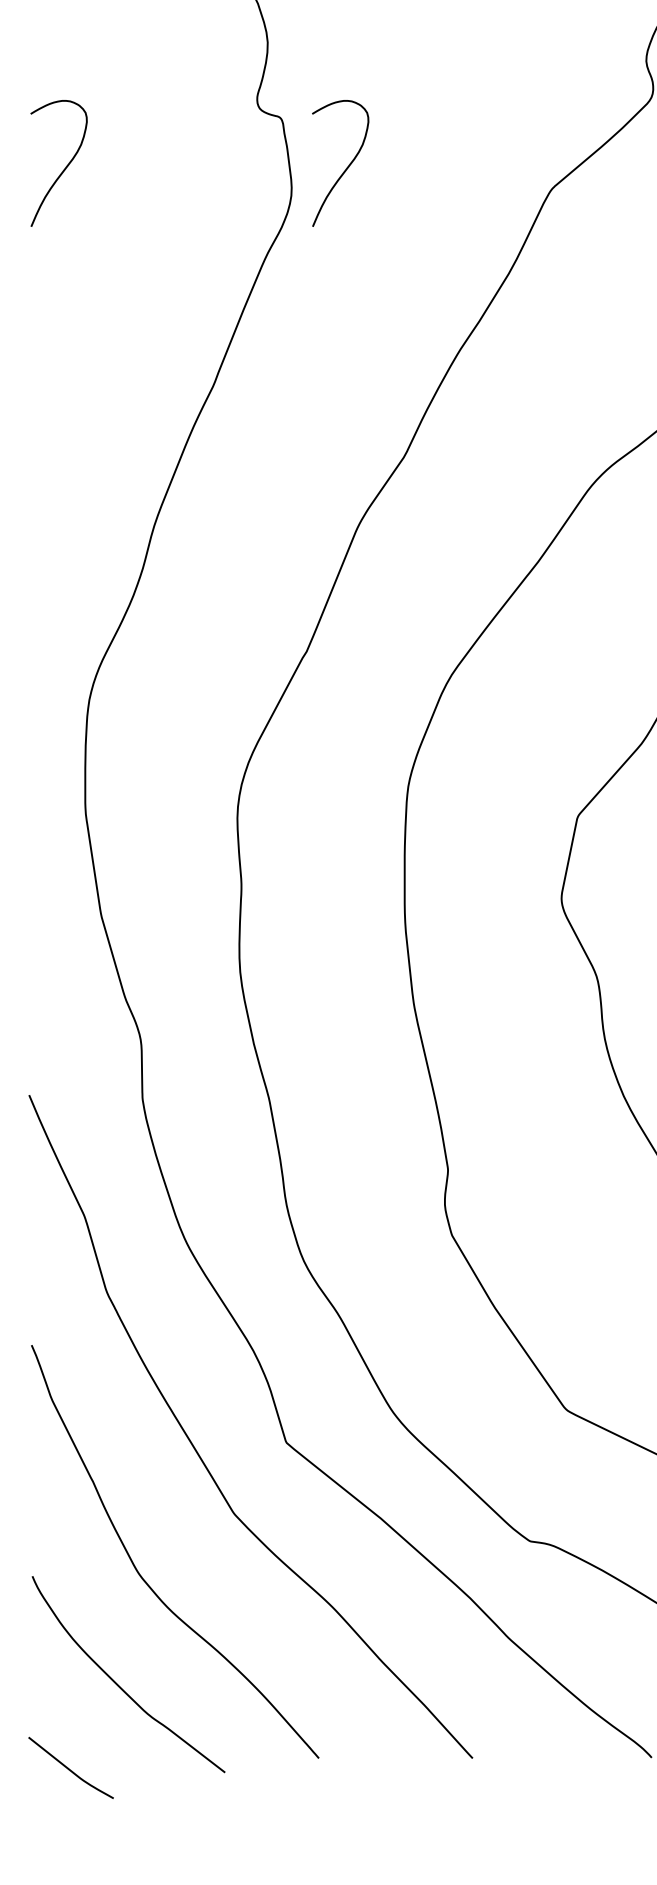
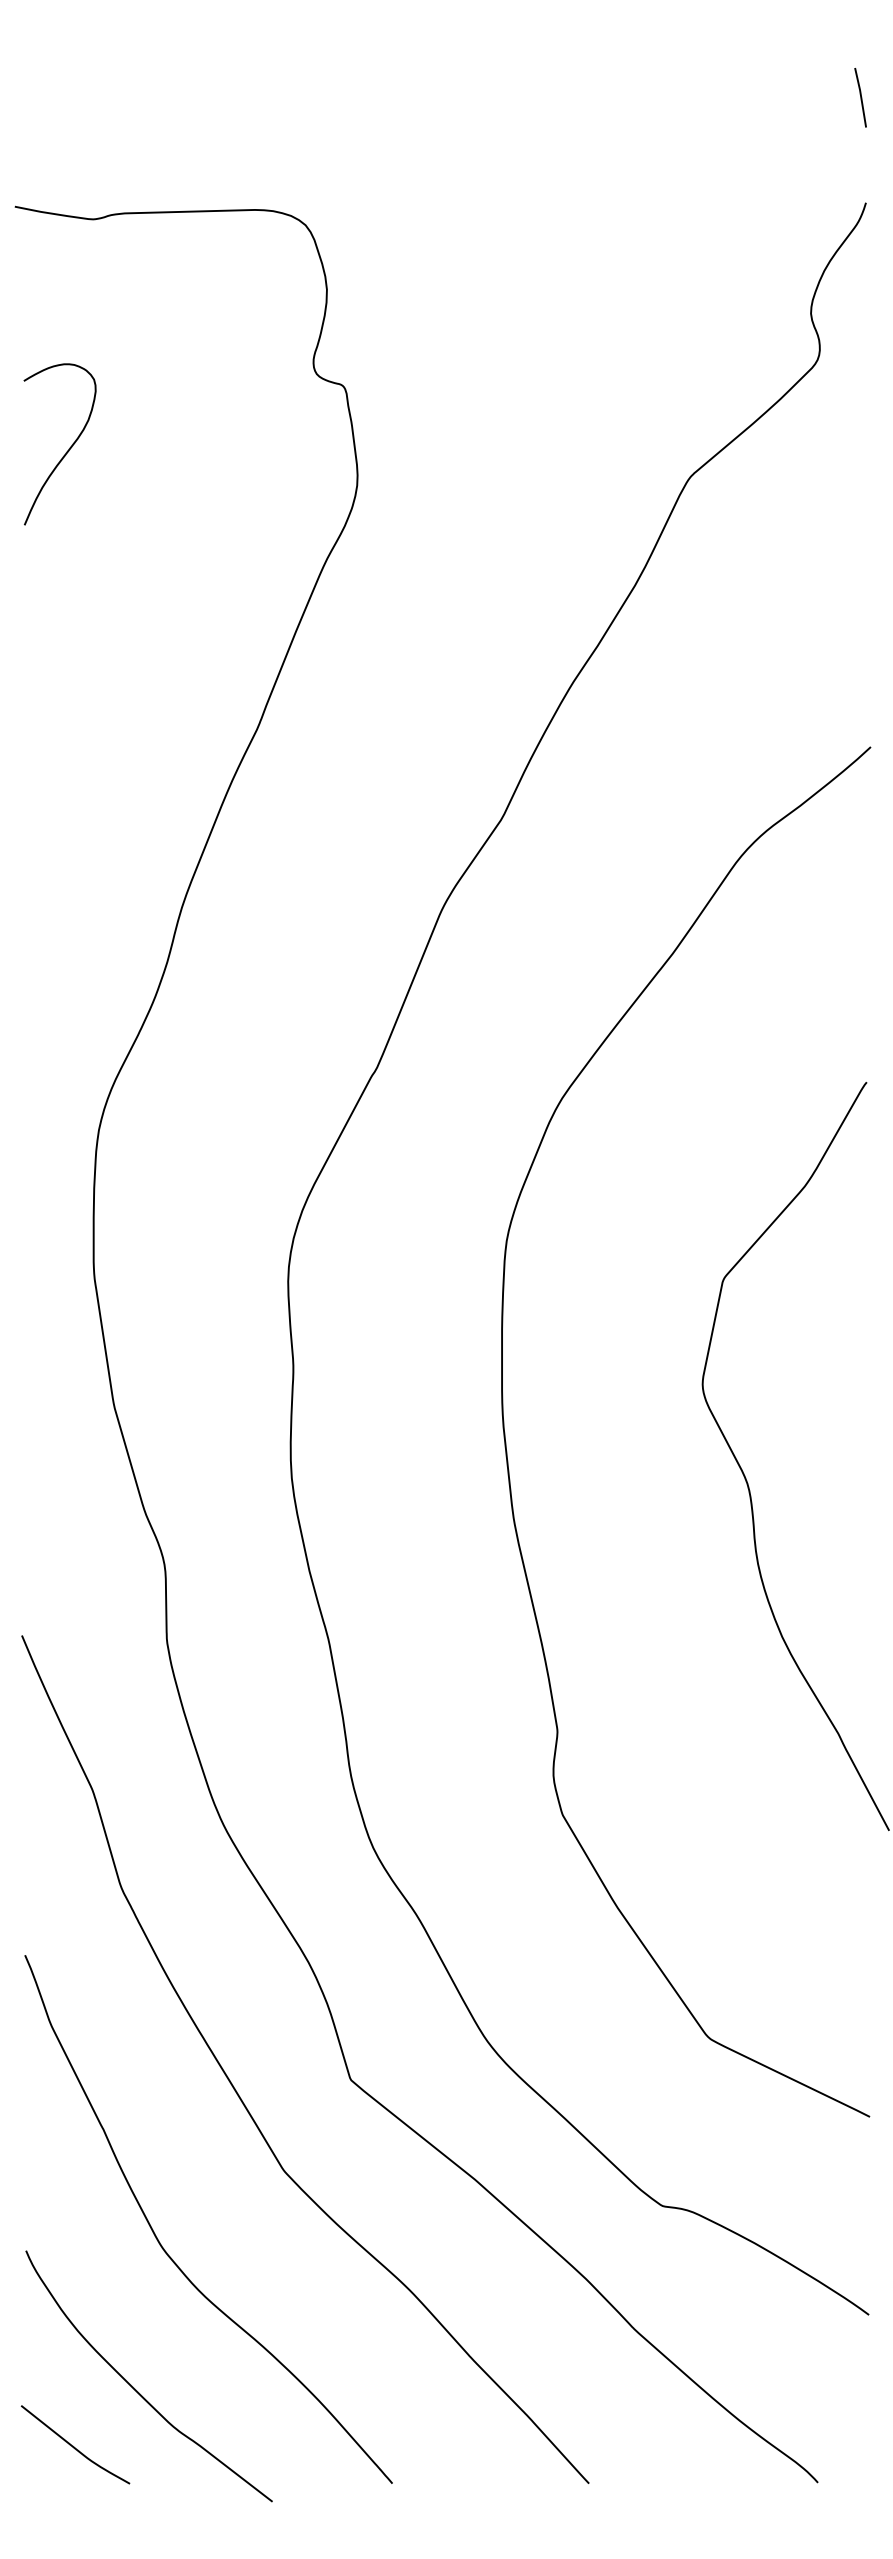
curve: (345, 169) -> (426, 451), removed
curve: (69, 1768) -> (73, 2445), moved

